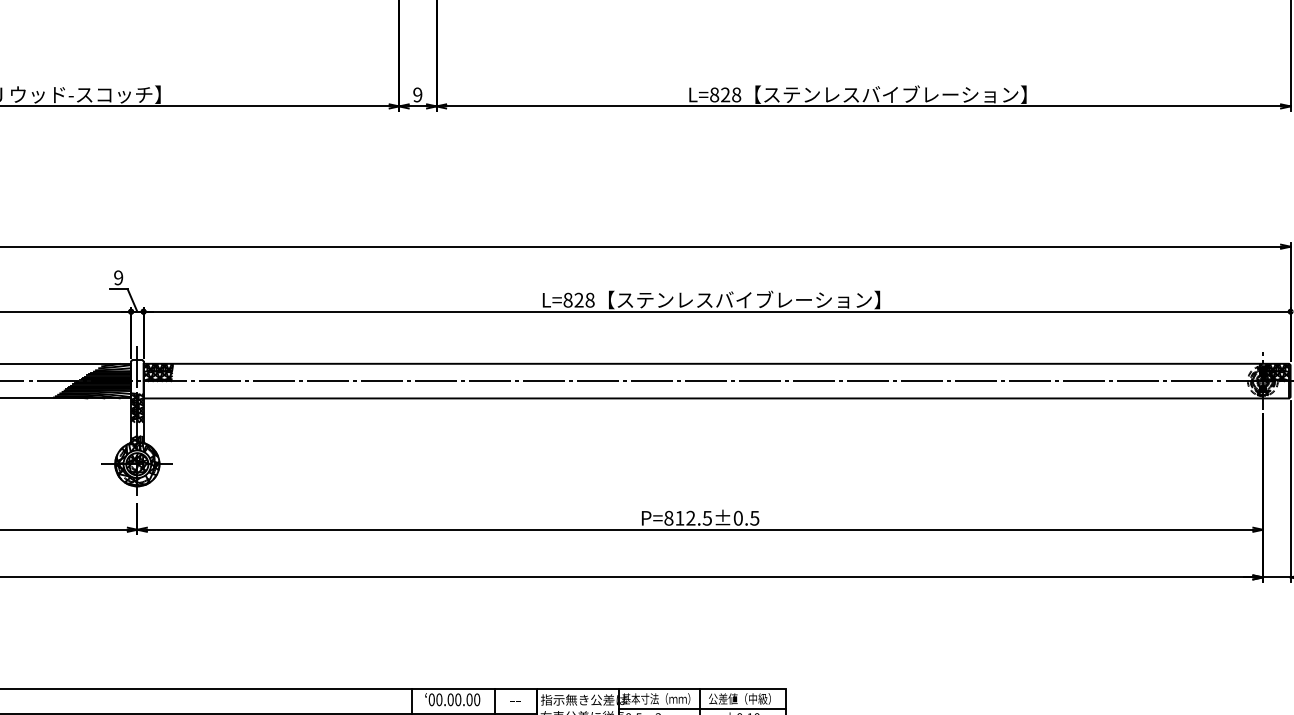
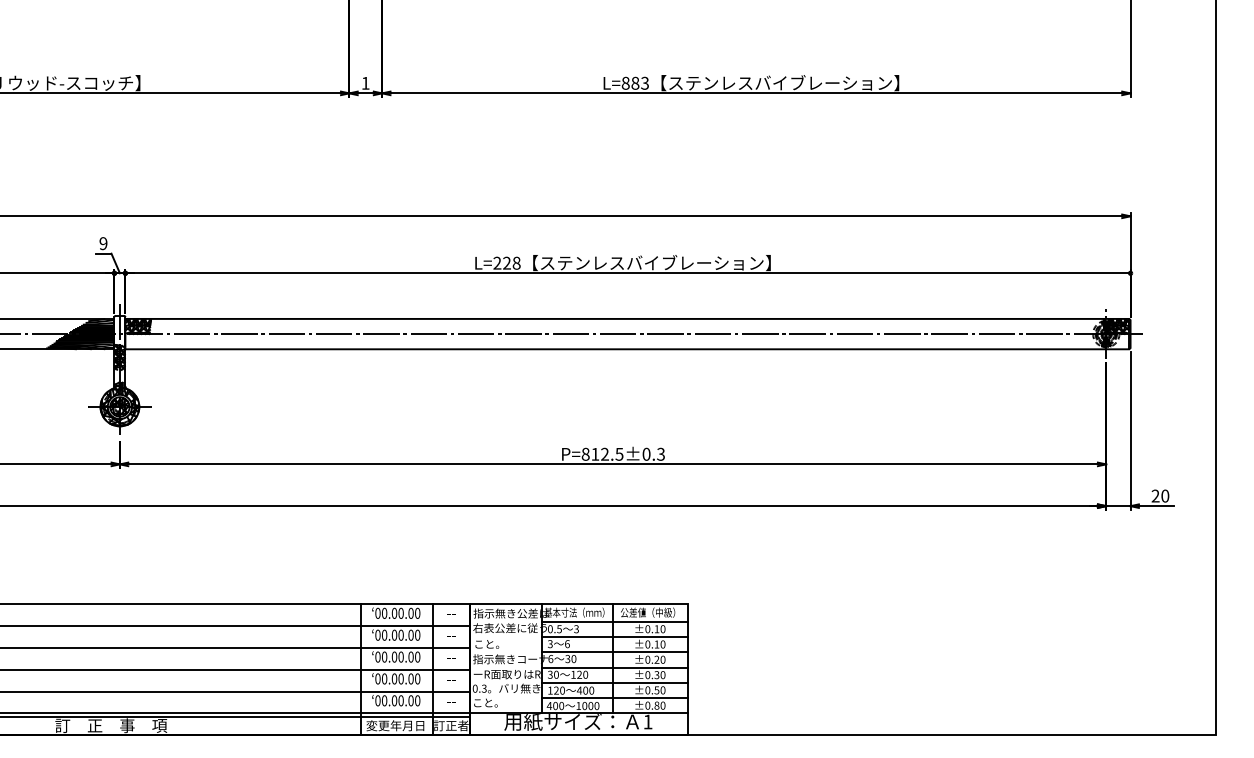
text: (417, 93) -> (365, 82), 9 -> 1
text: (731, 93) -> (640, 82), L=828 -> L=883
text: (568, 299) -> (497, 262), L=828 -> L=228
text: (754, 517) -> (660, 453), P=812.5±0.5 -> P=812.5±0.3

